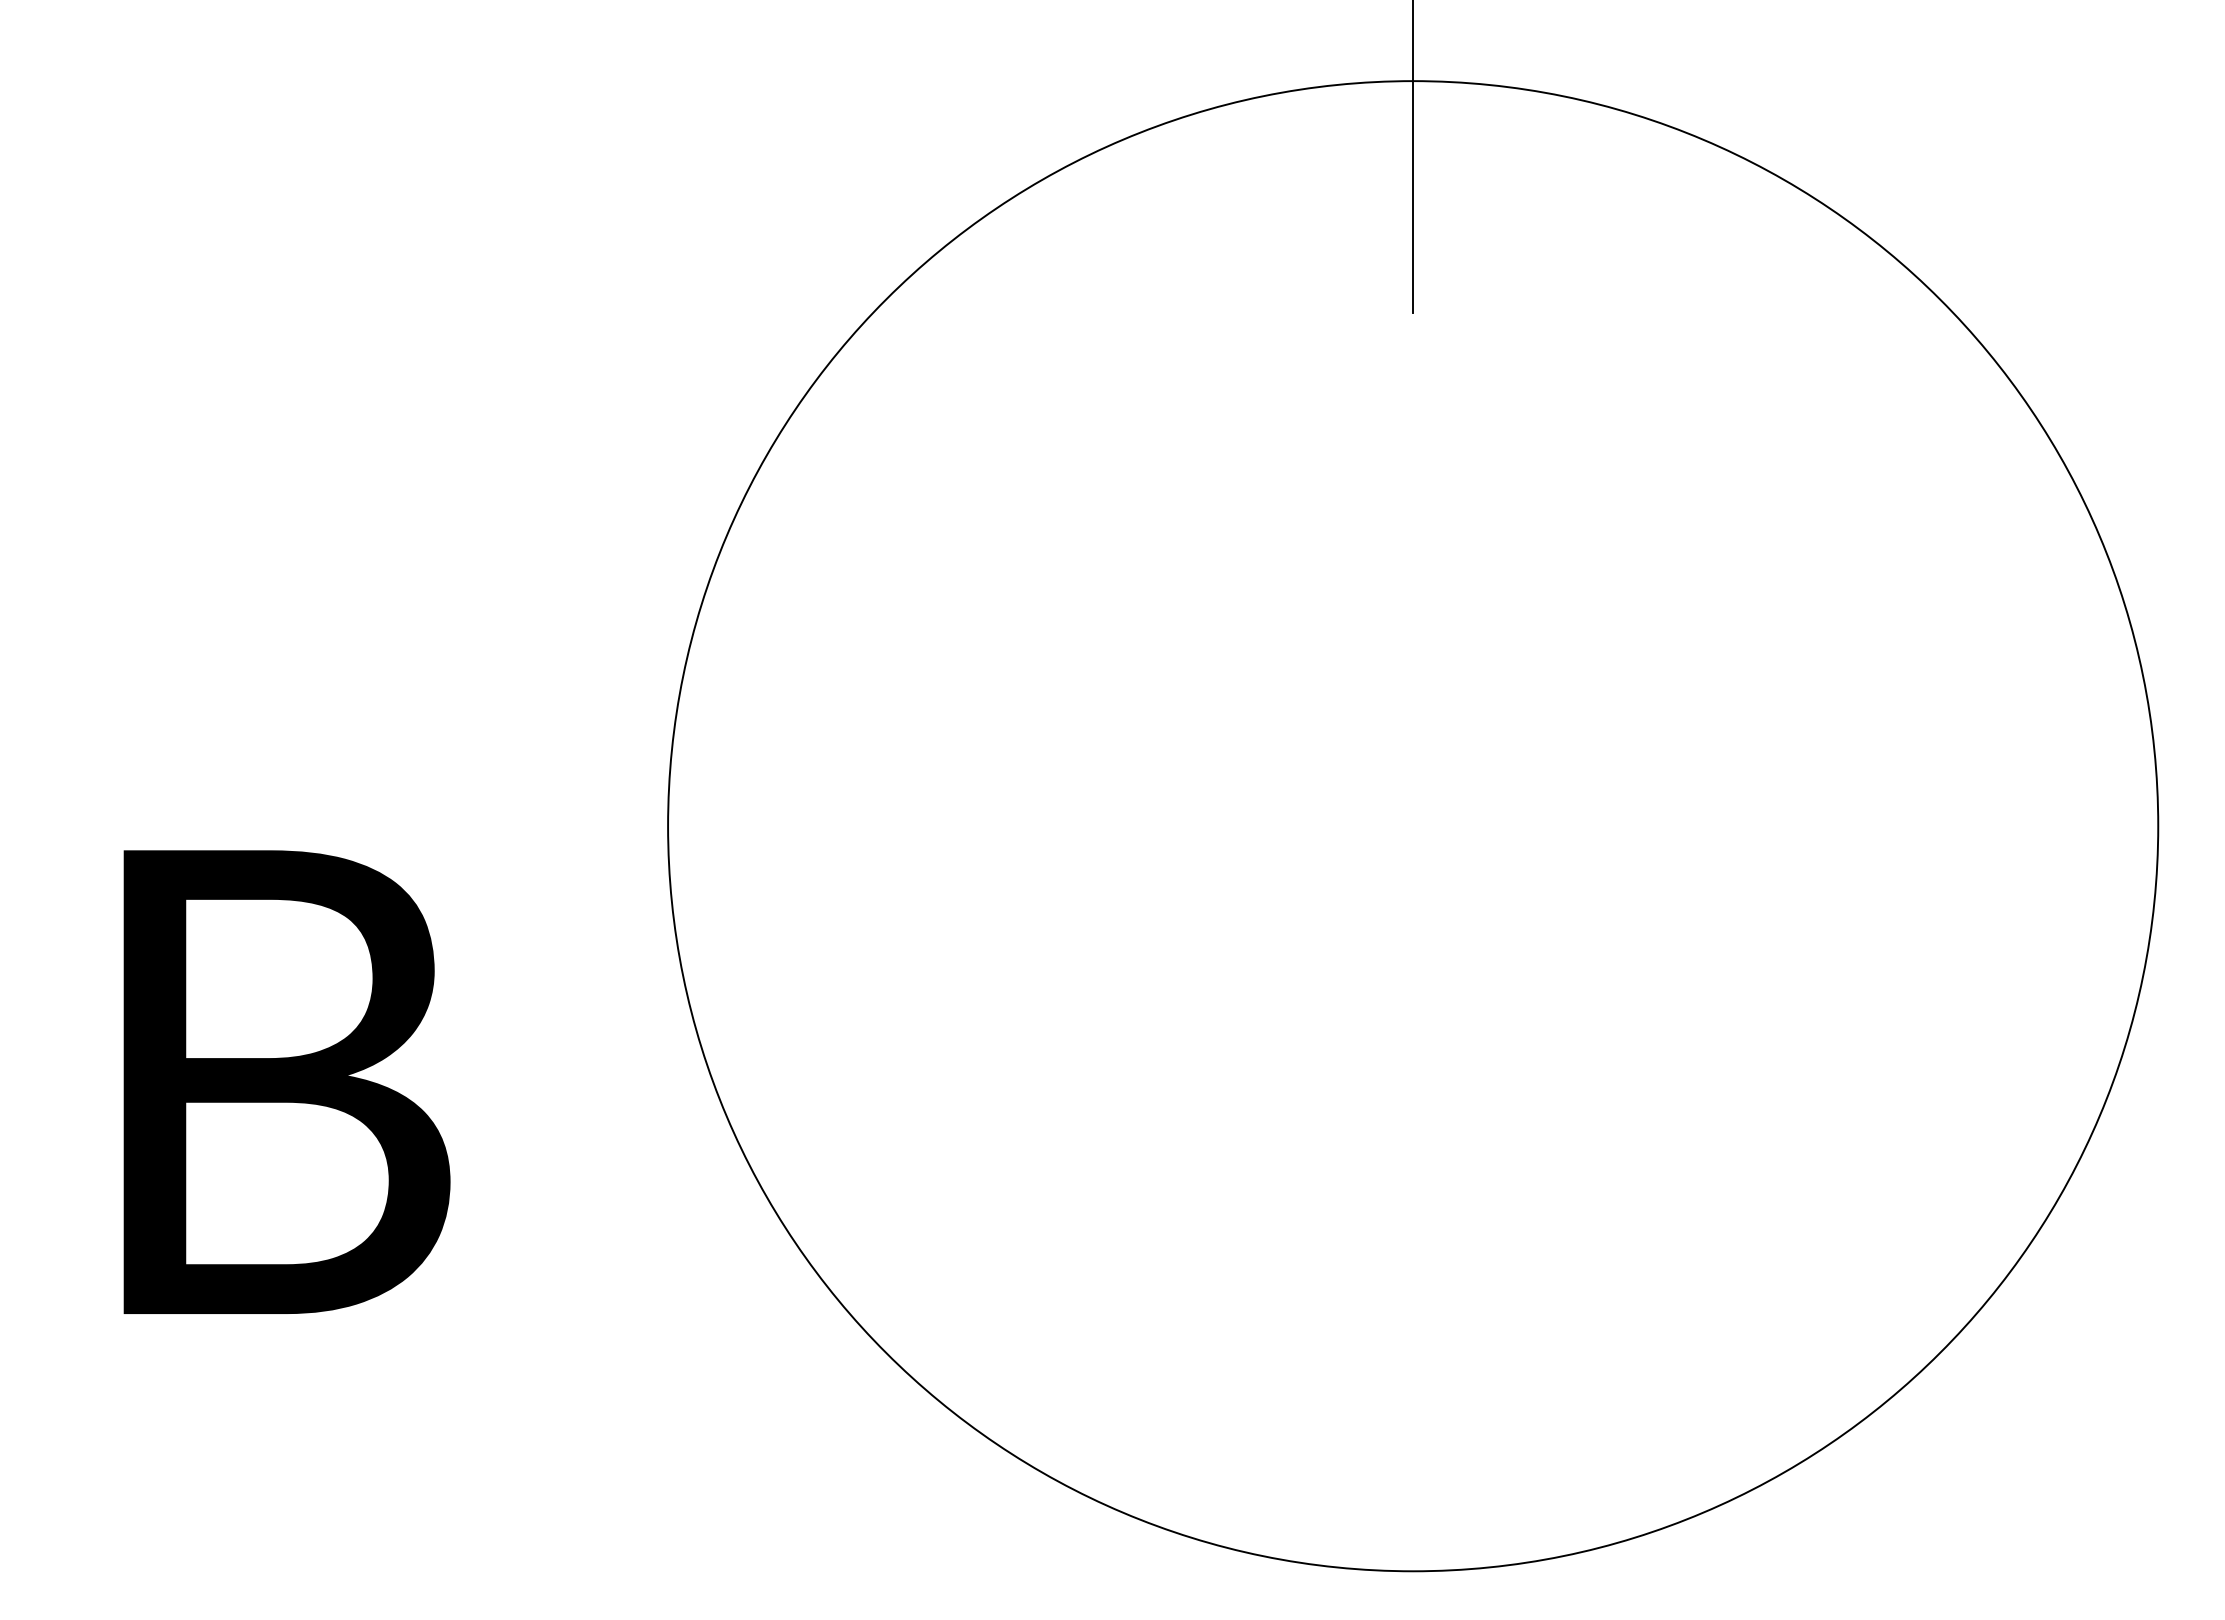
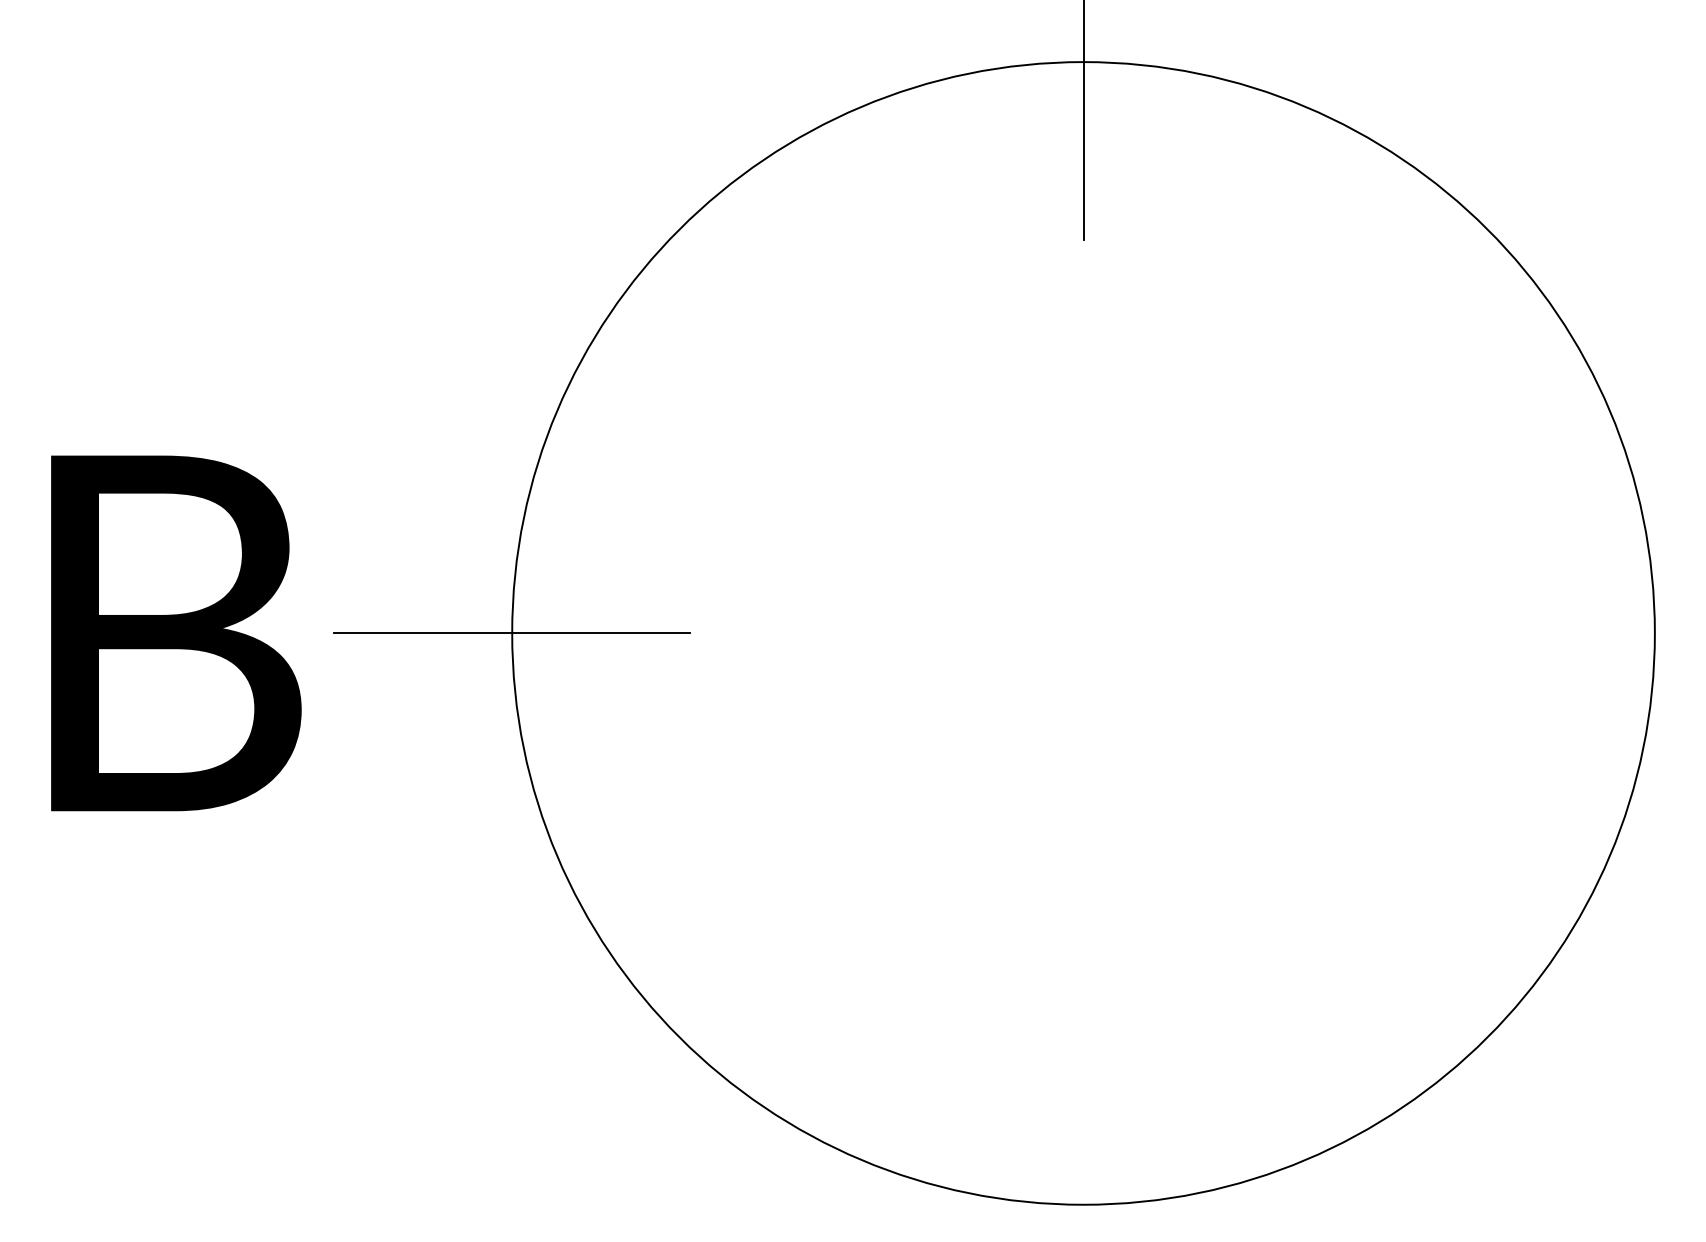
line: (667, 826) -> (511, 633), added
text: (286, 1081) -> (175, 632), moved

